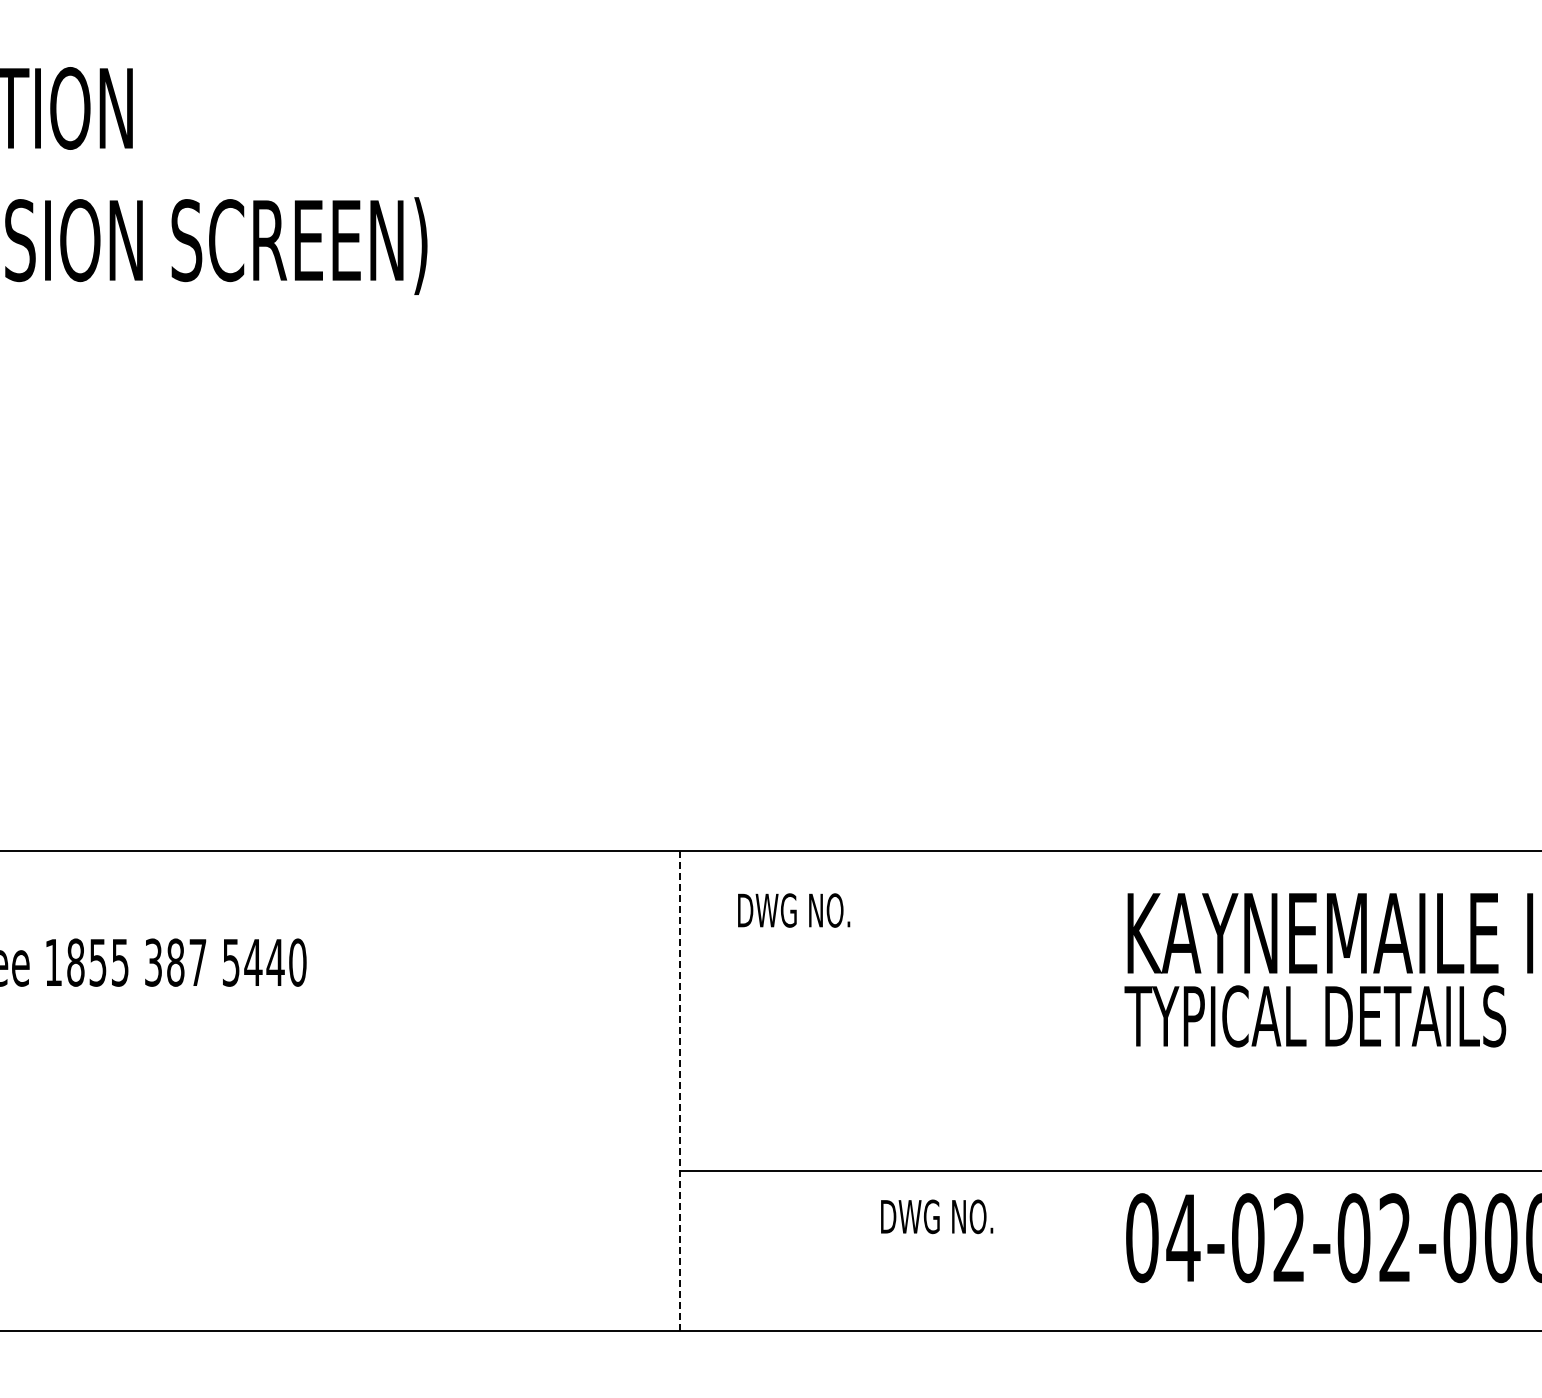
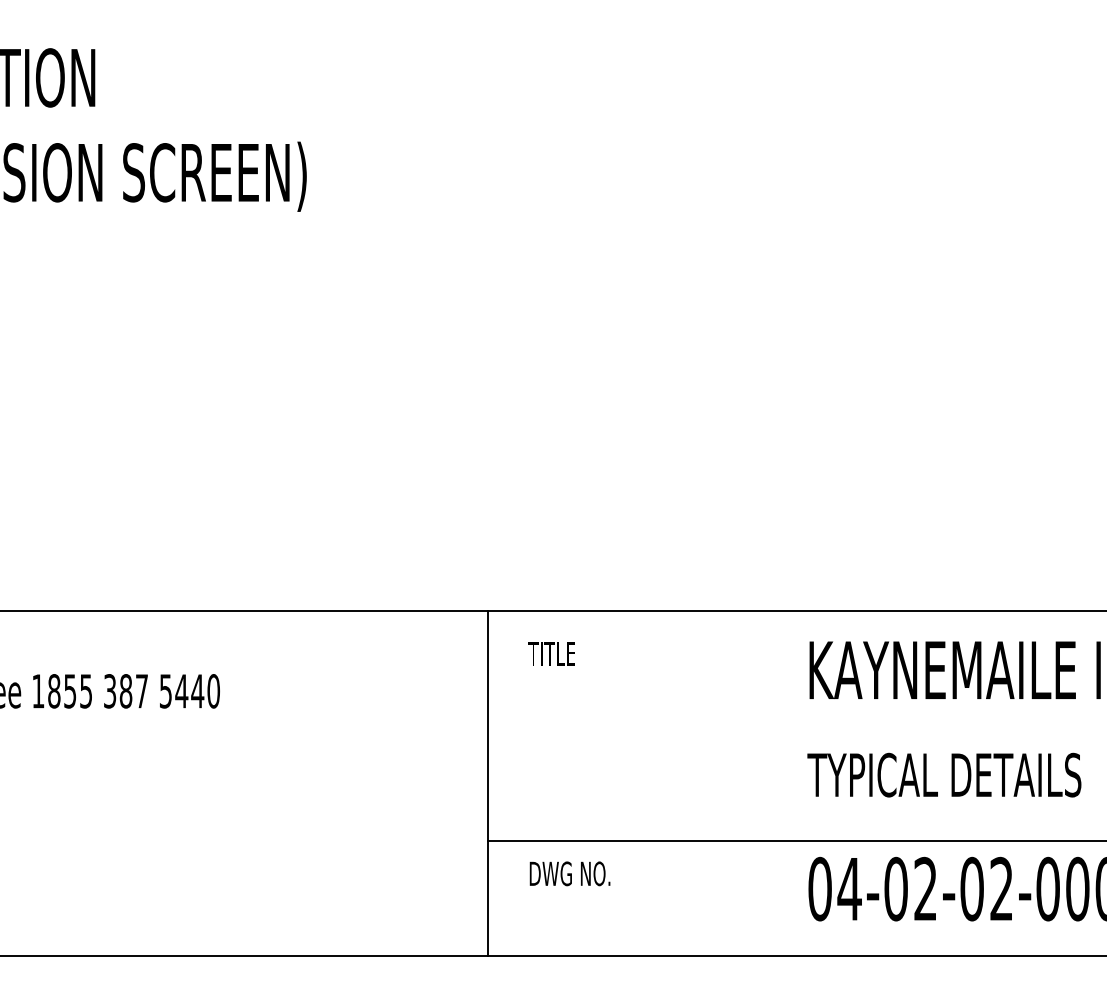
text: (793, 910) -> (569, 653), DWG NO. -> TITLE
text: (1315, 1016) -> (944, 775), moved
line: (679, 1091) -> (487, 783), dashed -> solid
text: (937, 1216) -> (570, 873), moved

